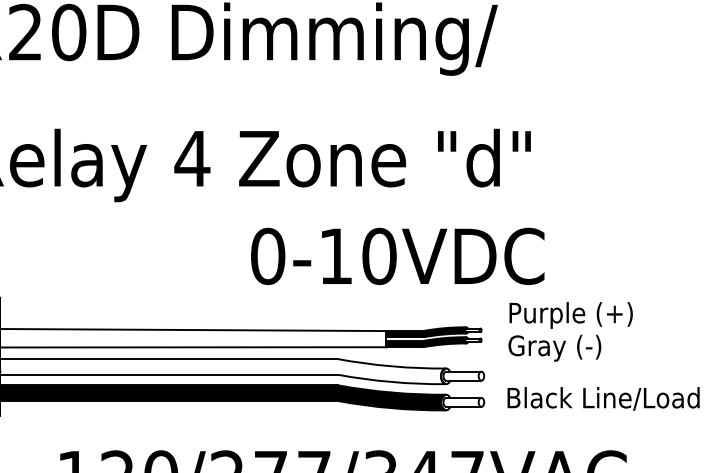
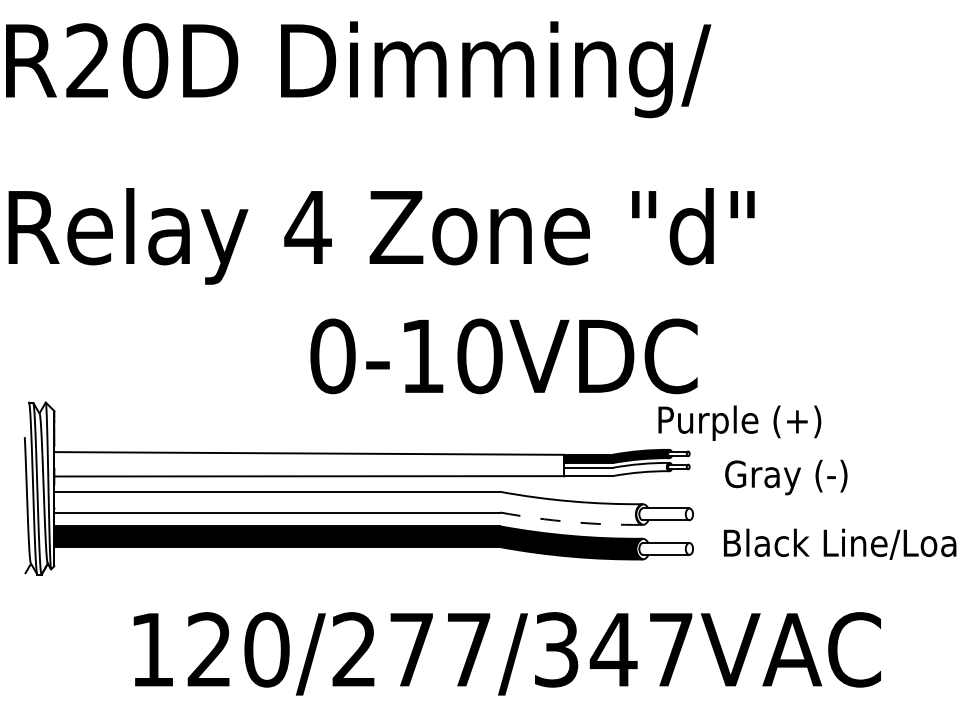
text: (397, 256) -> (503, 356), moved
text: (570, 314) -> (739, 422), moved
fill: (426, 342) -> (616, 469), removed
arc: (392, 382) -> (571, 522), solid -> dashed

